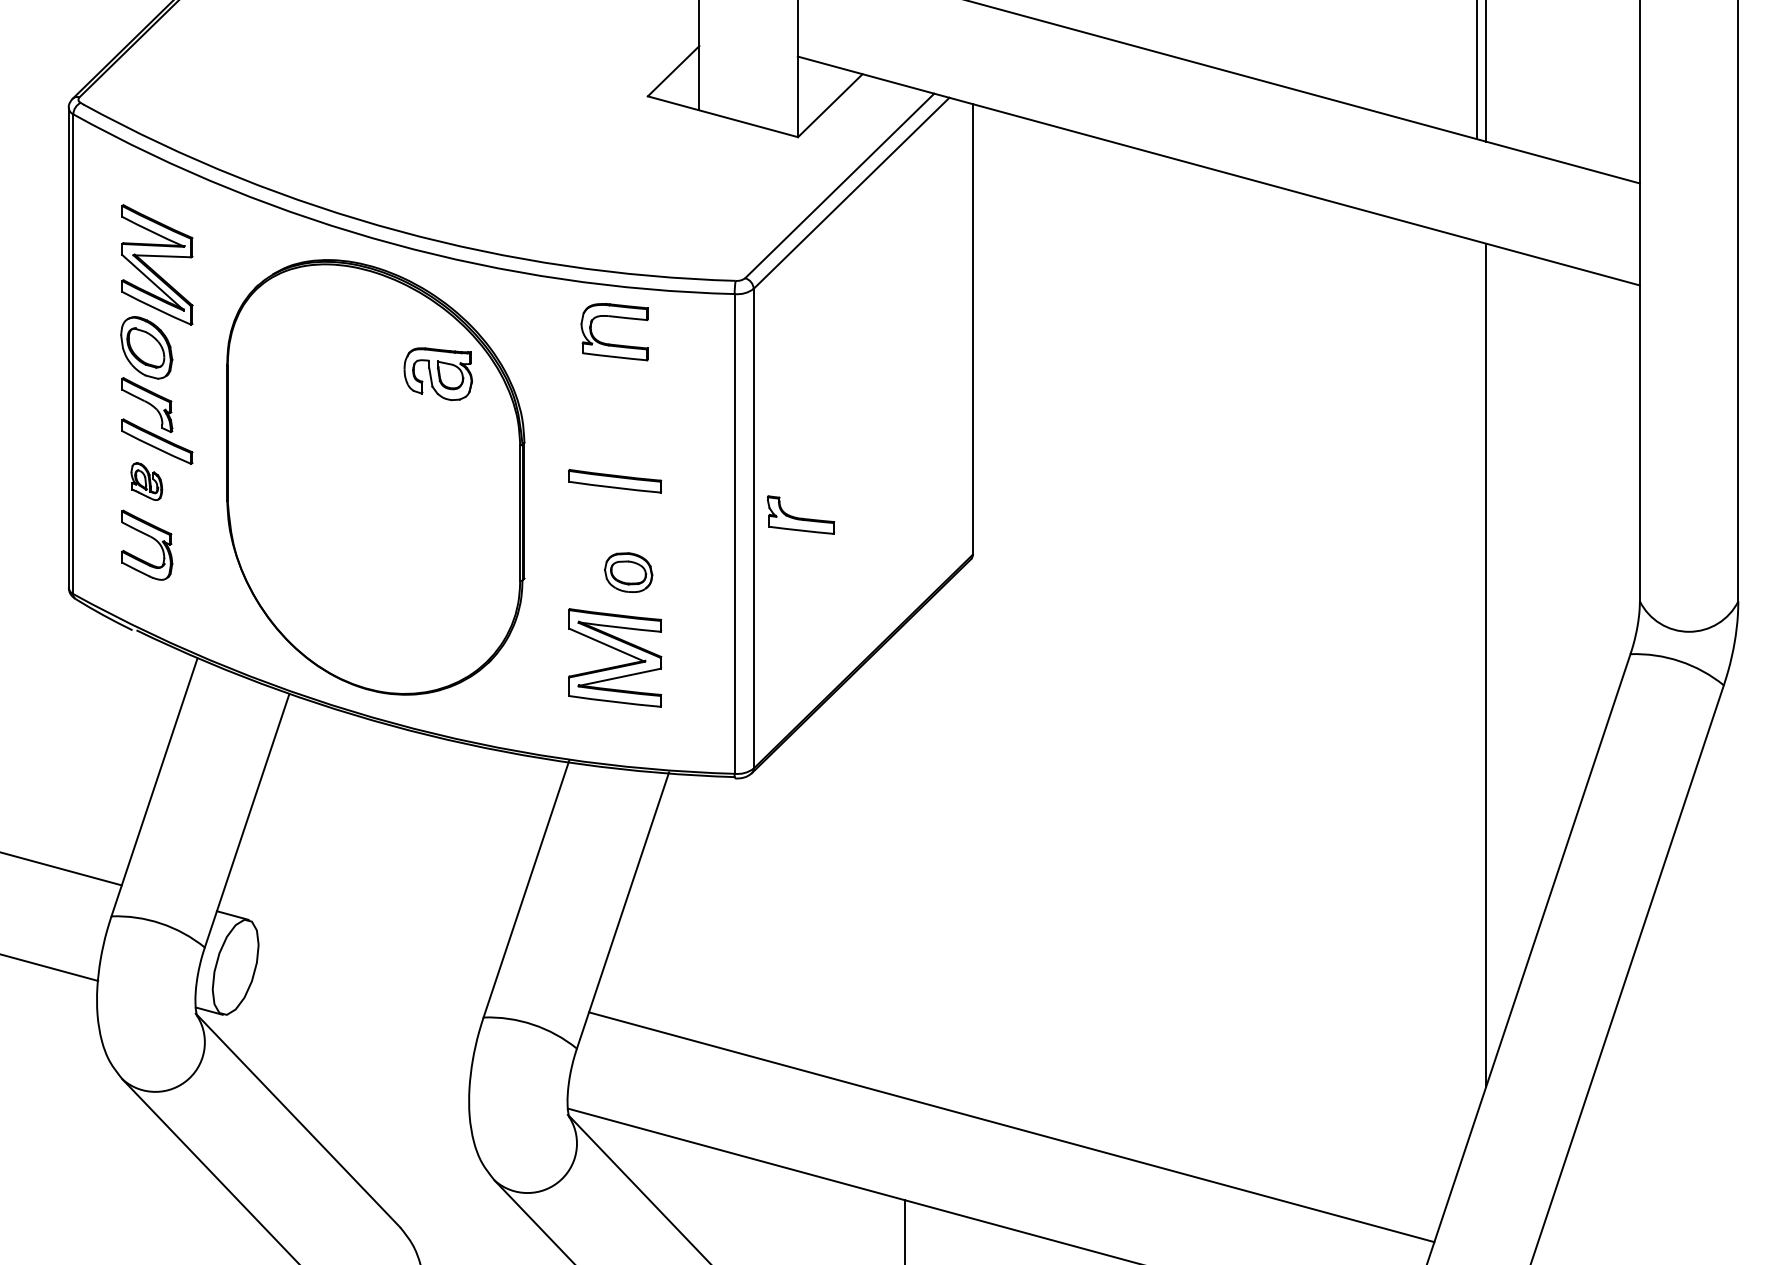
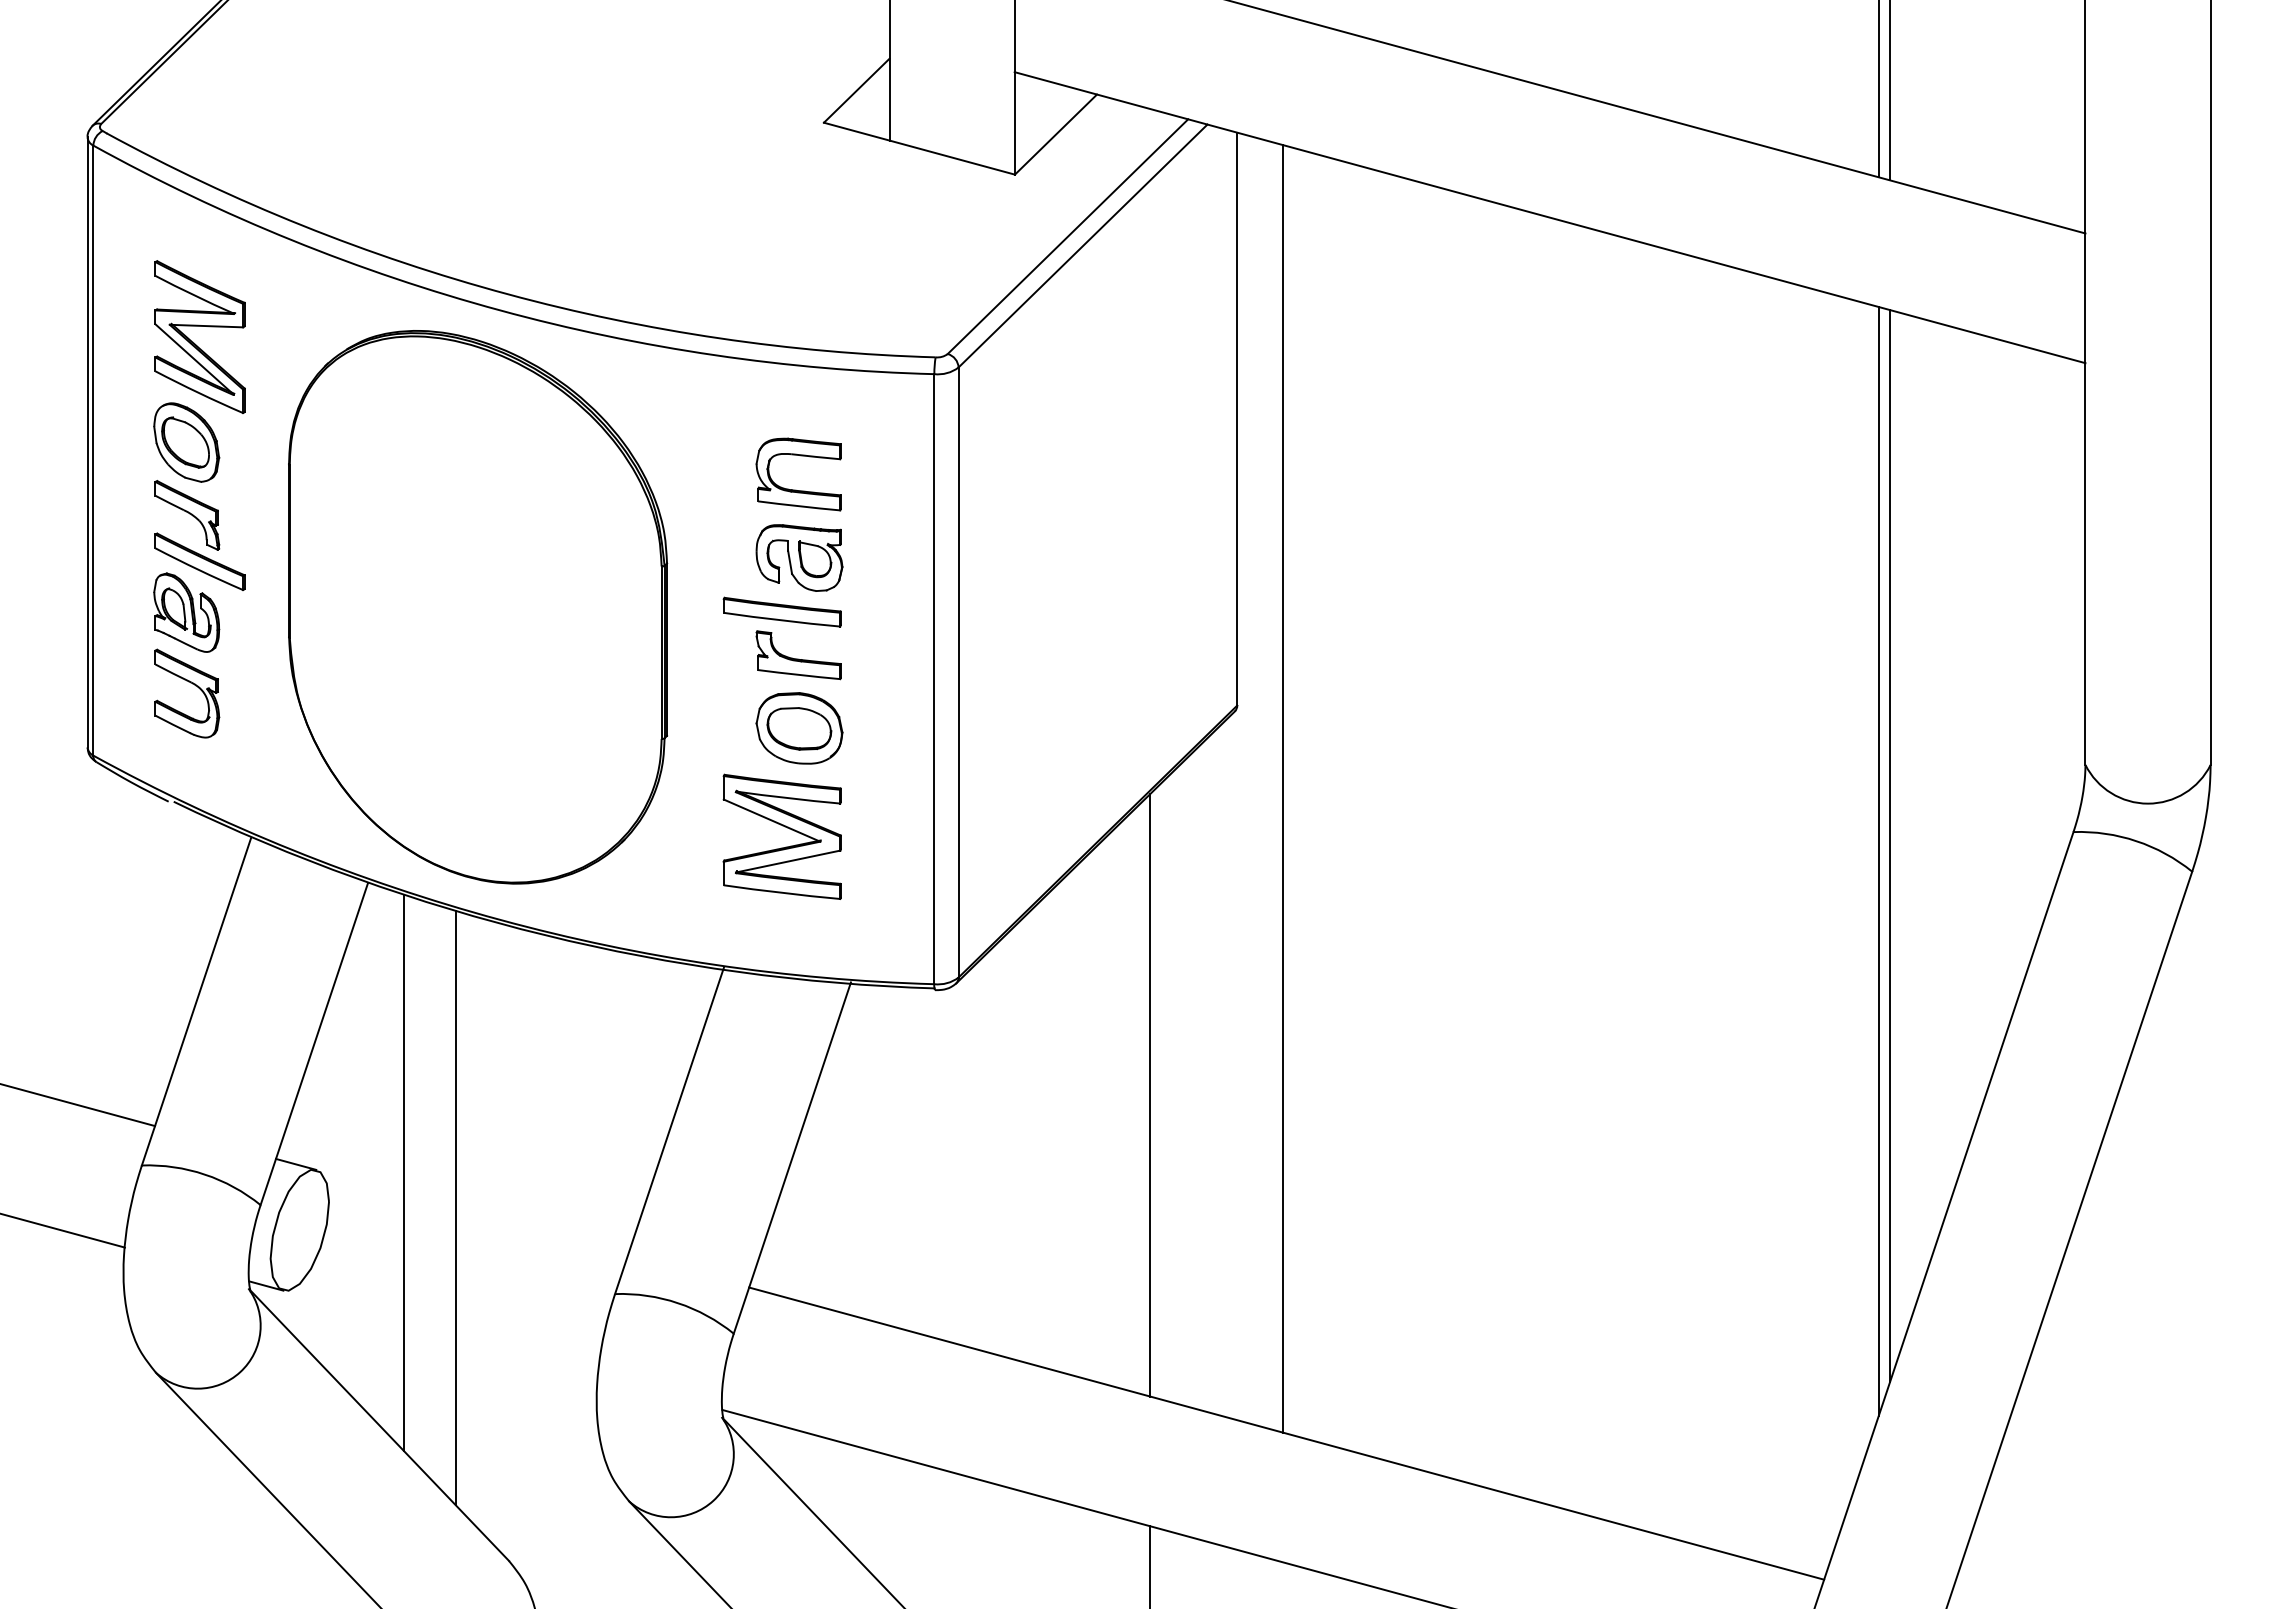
part: (612, 343) -> (796, 489), moved
part: (438, 373) -> (799, 557), moved
part: (146, 481) -> (186, 612), size x1.67
part: (800, 515) -> (798, 655), moved
part: (628, 572) -> (799, 728), size x1.43
line: (1009, 619) -> (1283, 788), added
line: (1477, 677) -> (1878, 861), added
line: (904, 860) -> (1150, 1094), added
line: (317, 921) -> (403, 1172), added
line: (358, 949) -> (455, 1207), added

